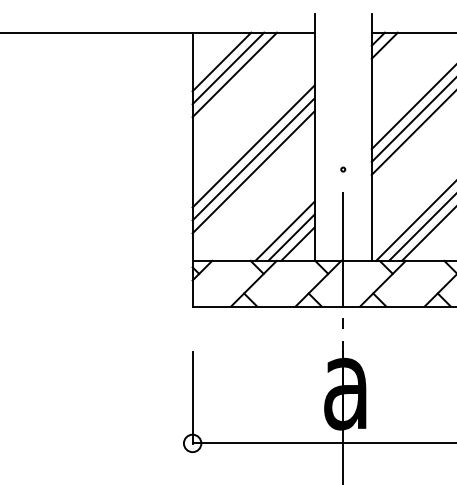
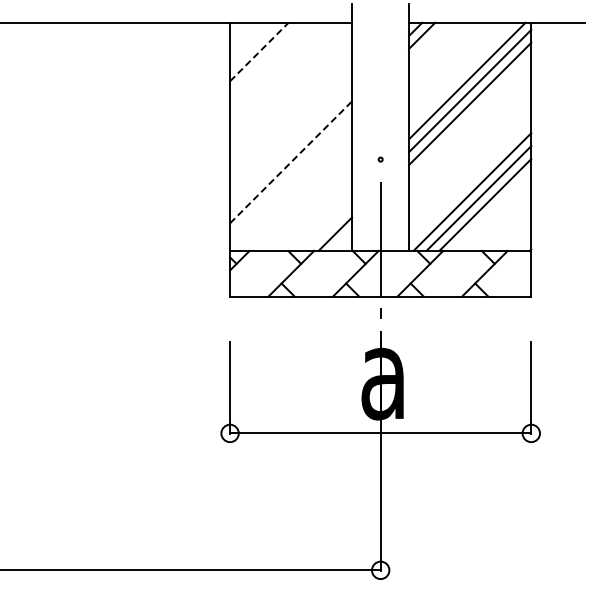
line: (222, 61) -> (259, 51), solid -> dashed
line: (228, 68) -> (265, 58), removed
line: (235, 74) -> (272, 64), removed
line: (254, 146) -> (291, 136), removed
line: (254, 159) -> (291, 149), removed
line: (254, 171) -> (291, 161), solid -> dashed
line: (285, 230) -> (322, 220), removed
line: (291, 237) -> (328, 227), removed

